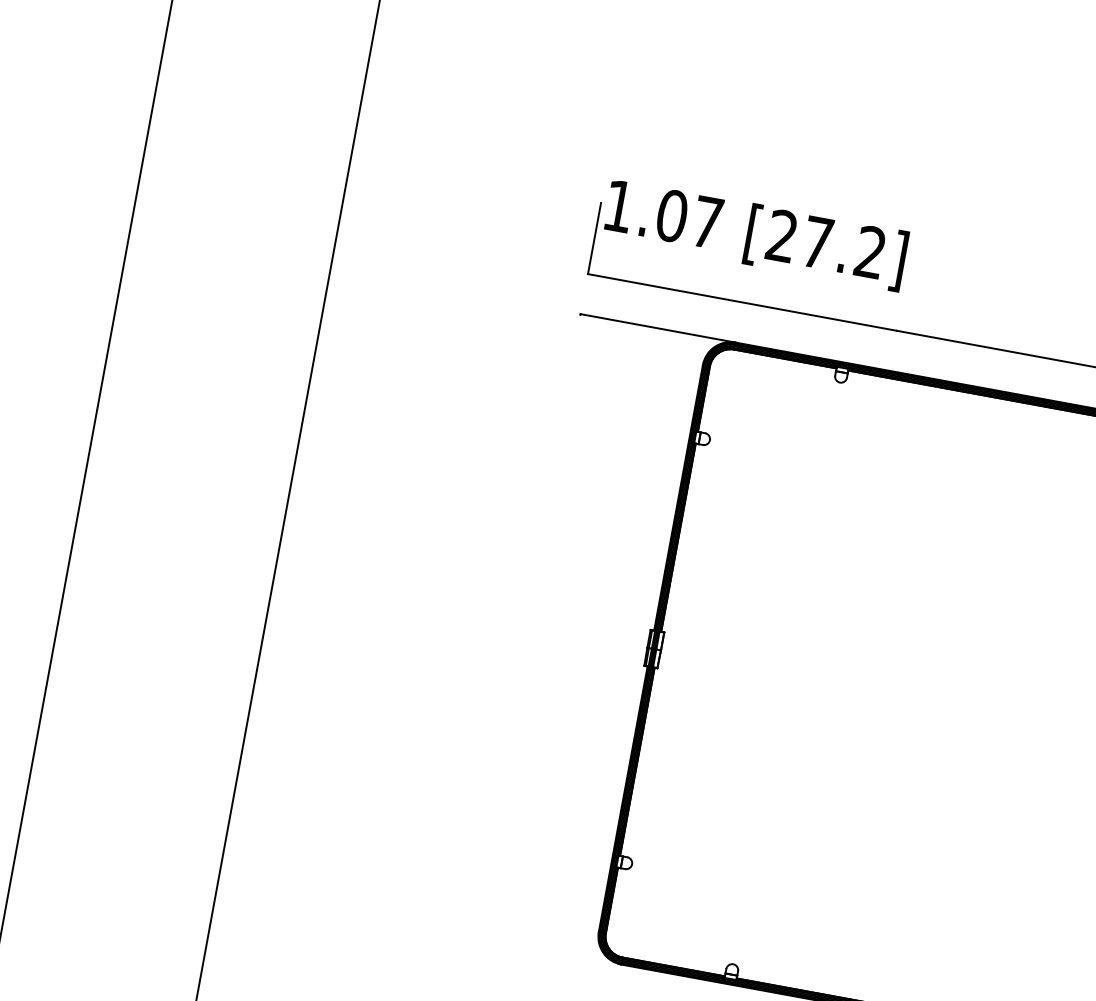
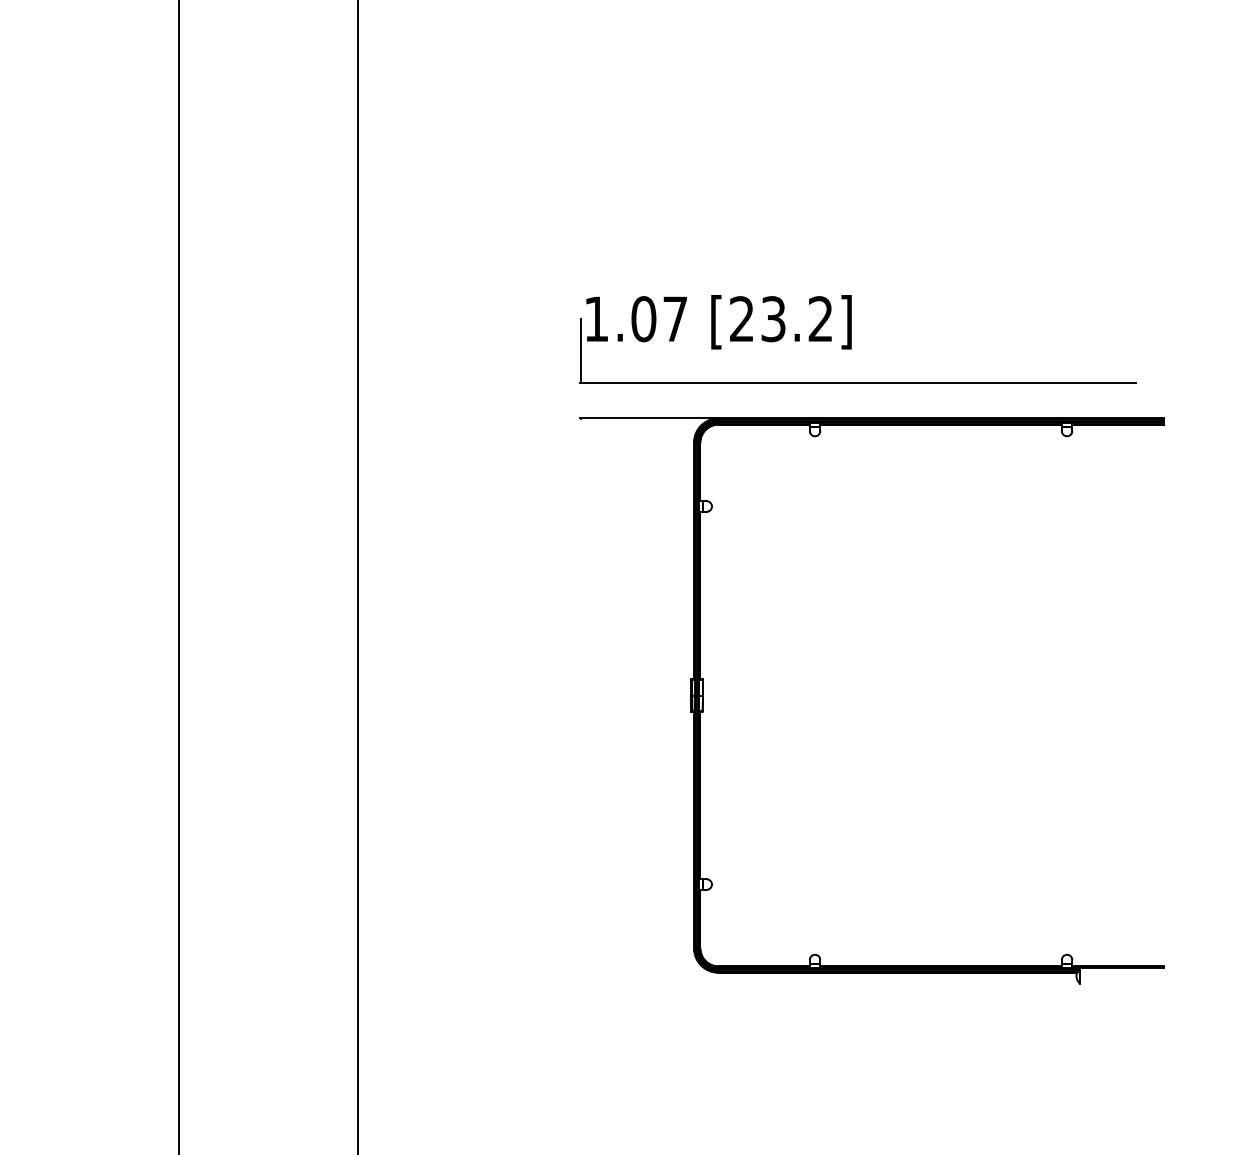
text: (817, 243) -> (773, 319), [27.2] -> [23.2]

